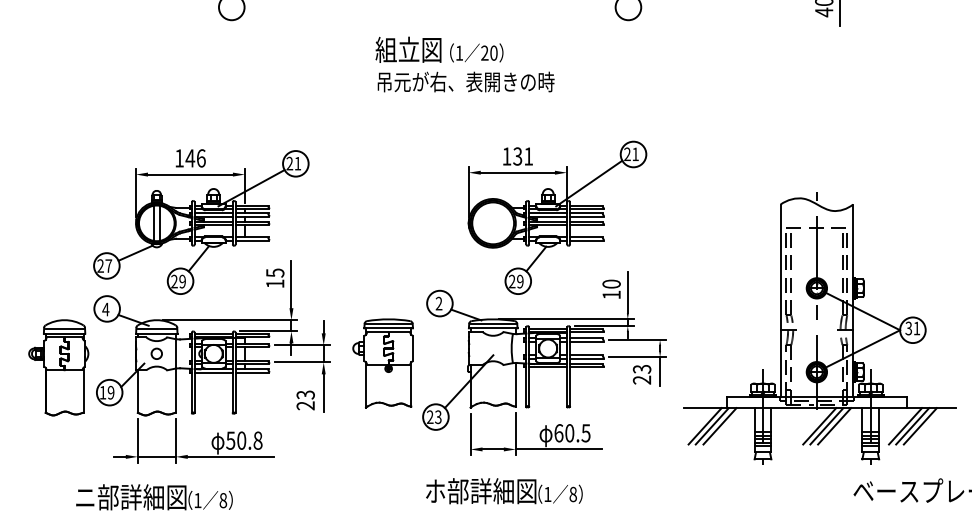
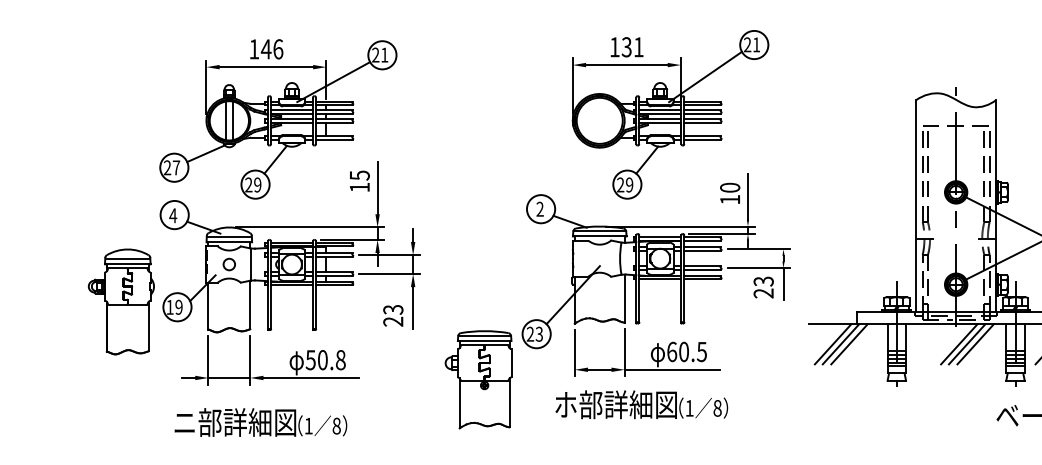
part: (382, 363) -> (477, 379), moved
part: (58, 367) -> (121, 301), moved
text: (504, 491) -> (641, 405), moved
text: (154, 497) -> (260, 422), moved

